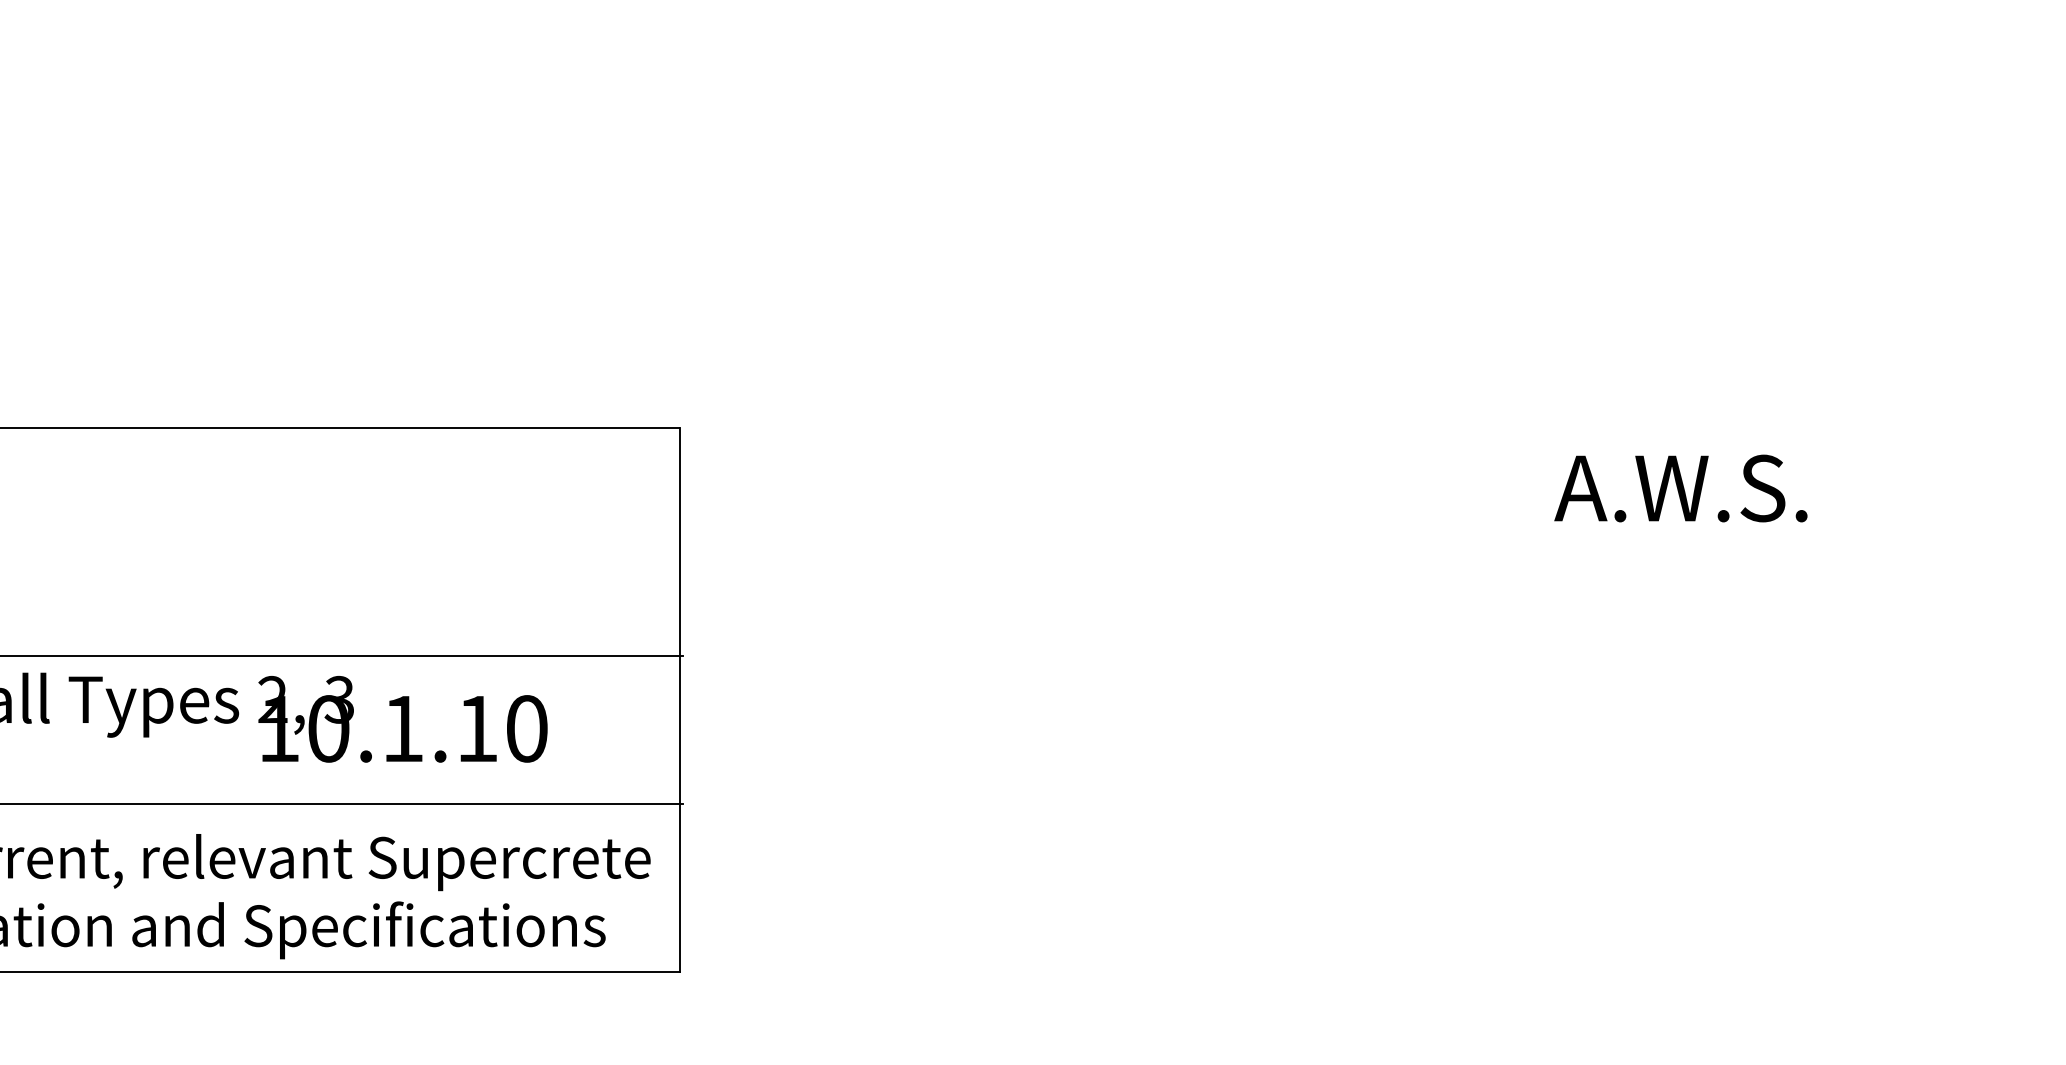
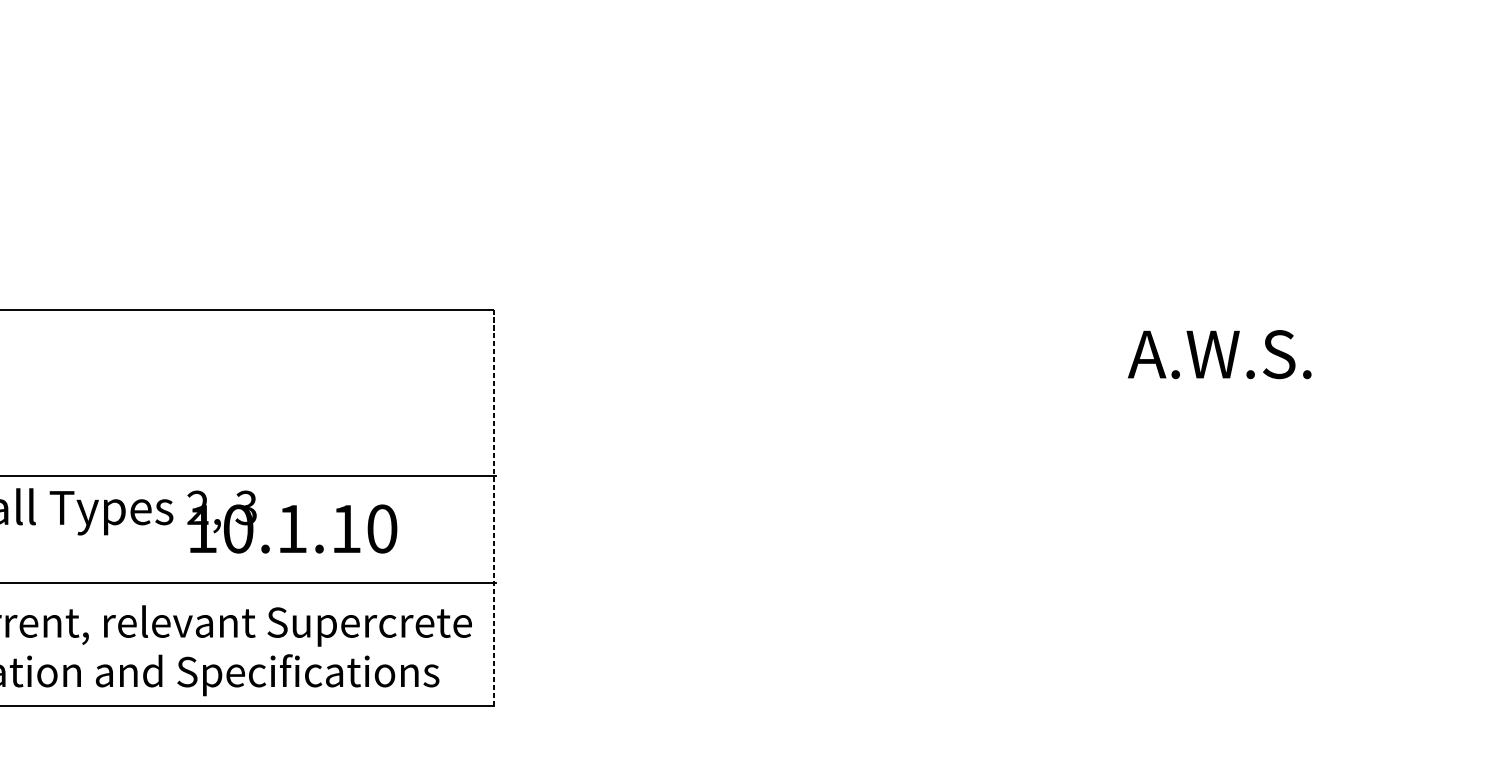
line: (680, 699) -> (493, 507), solid -> dashed

